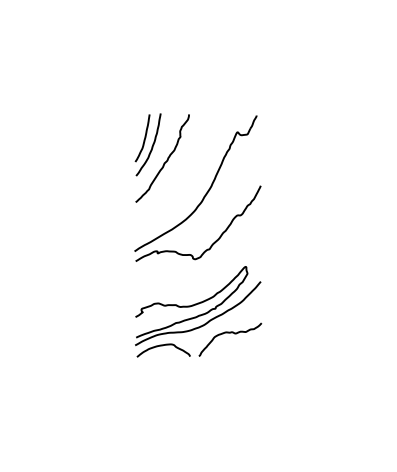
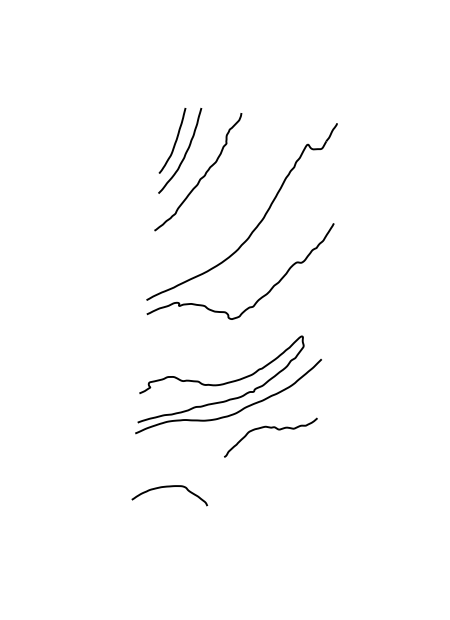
curve: (163, 346) -> (170, 488), moved

